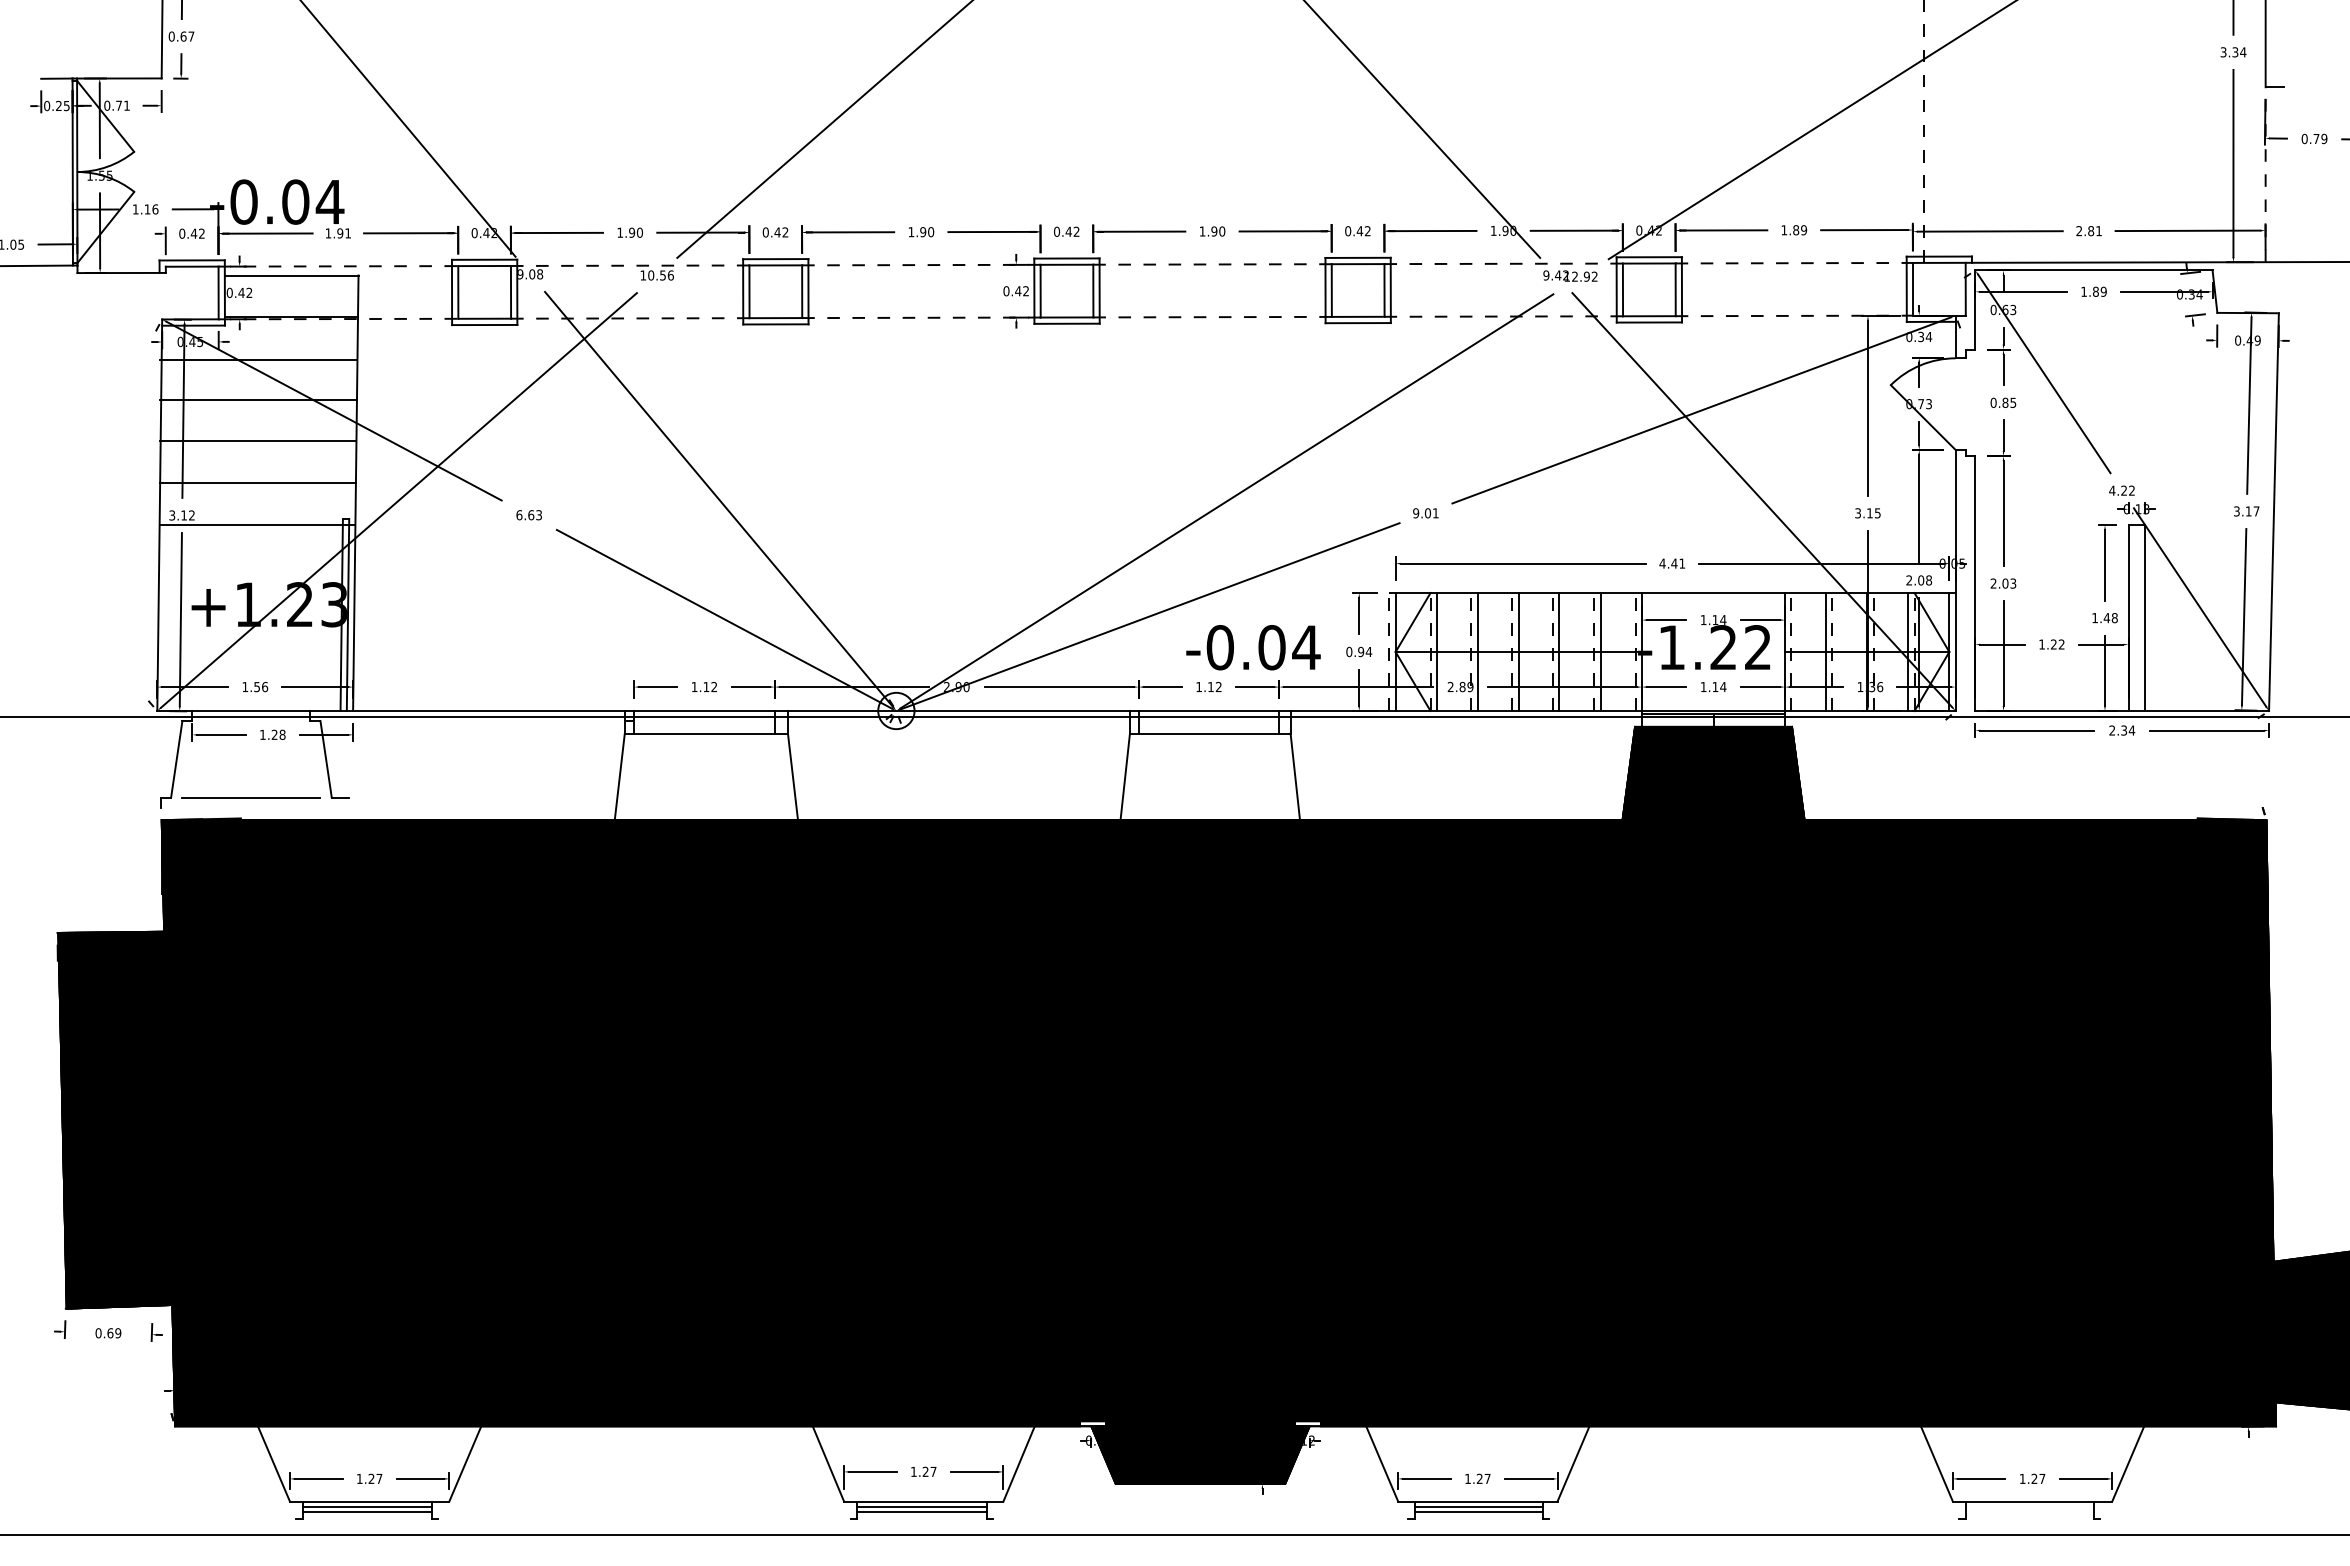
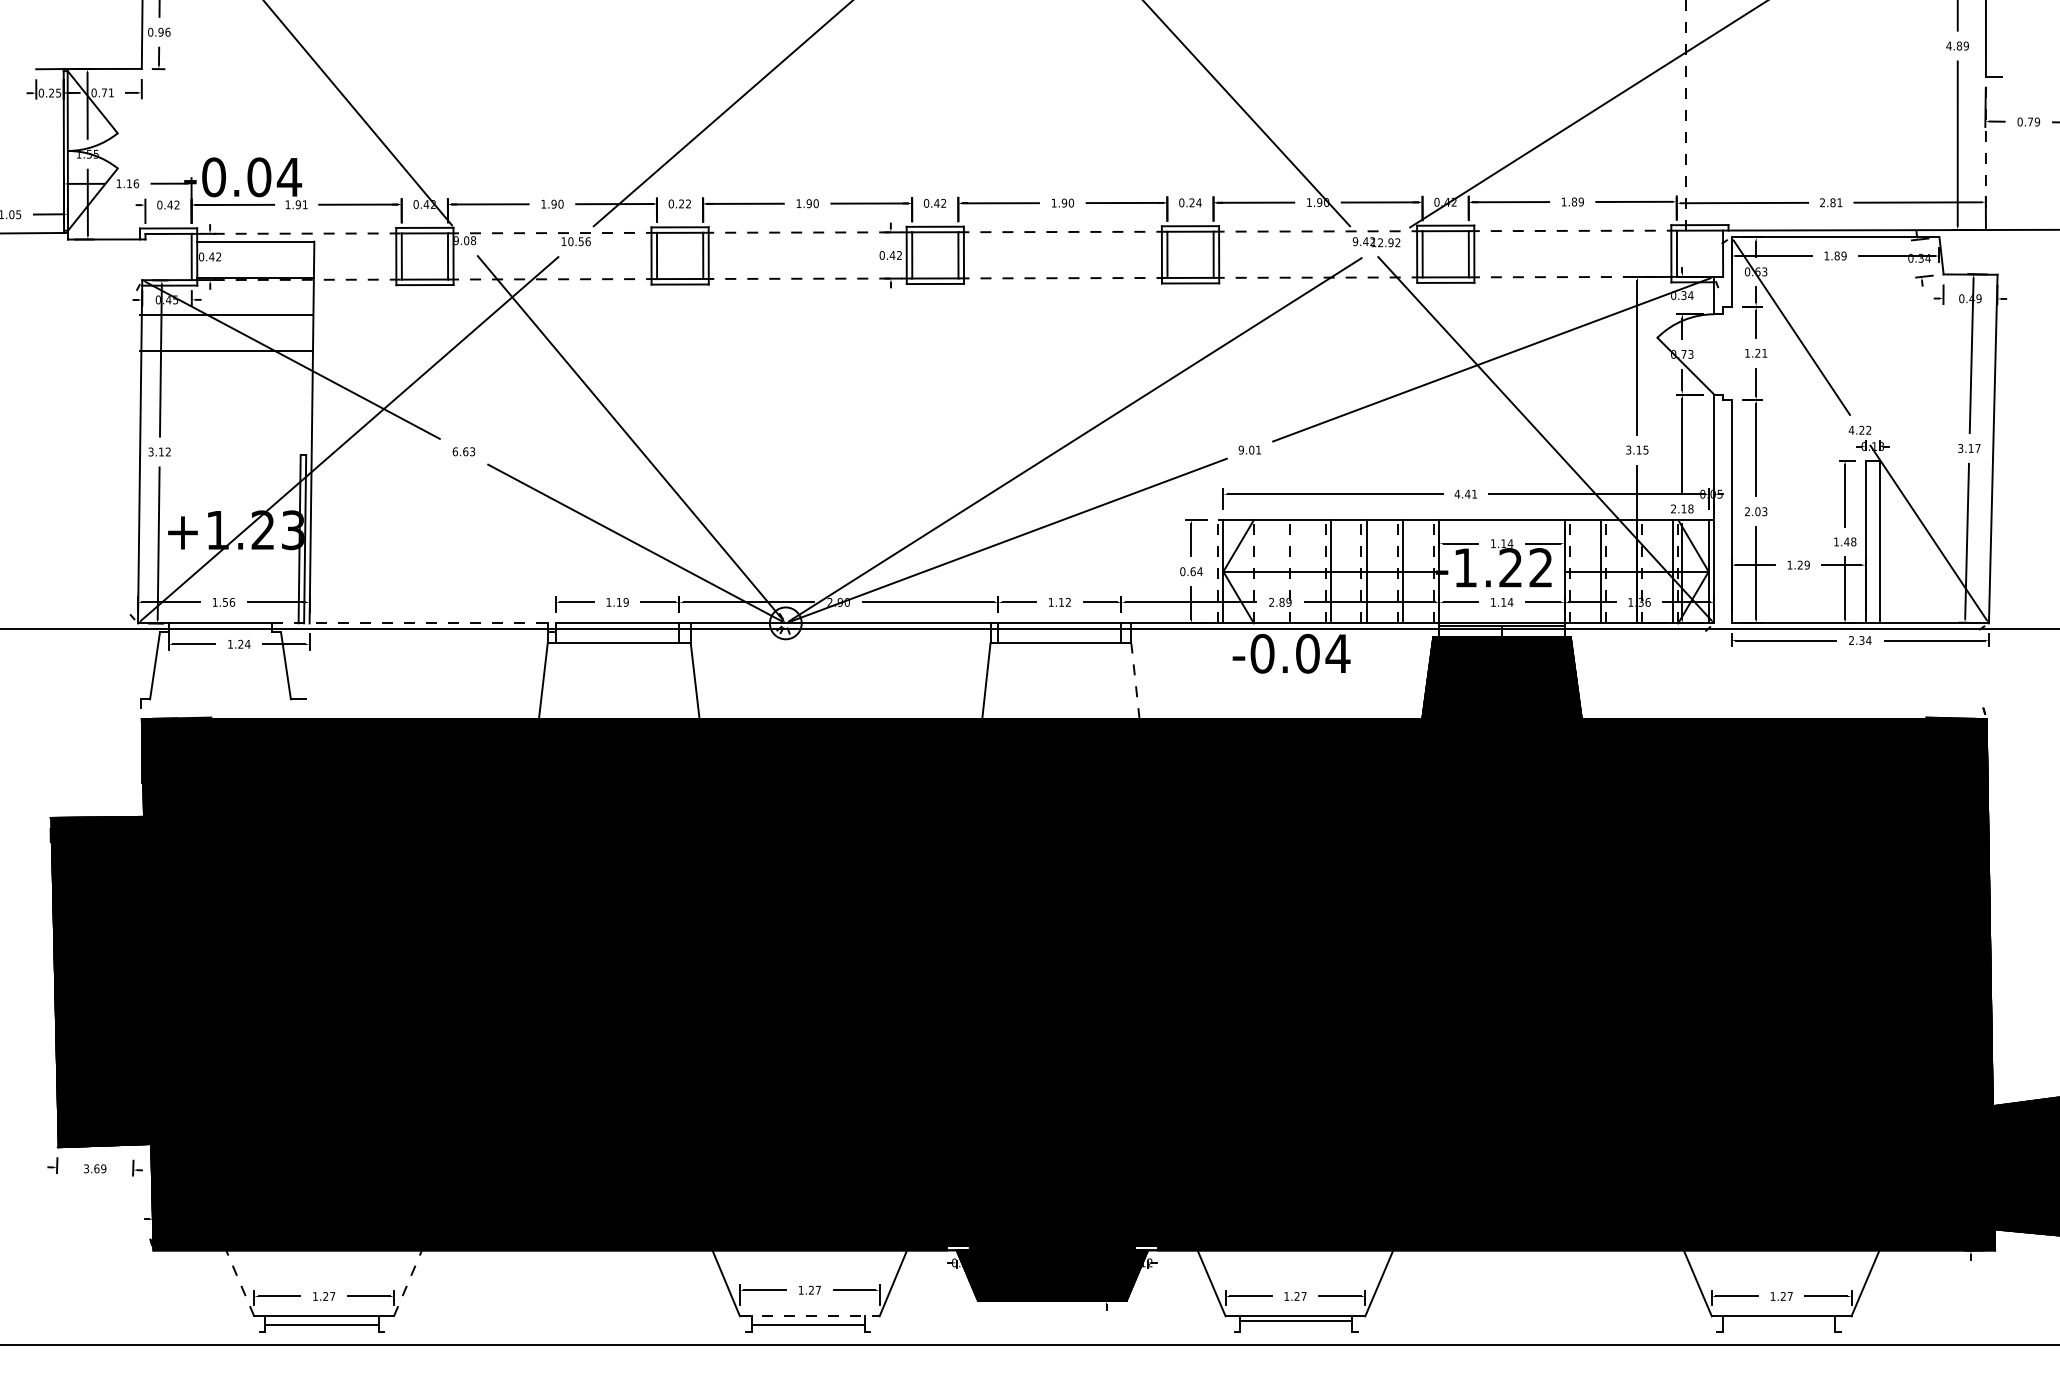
text: (187, 36) -> (164, 32), 0.67 -> 0.96
text: (2233, 52) -> (1957, 46), 3.34 -> 4.89
text: (1363, 231) -> (1195, 203), 0.42 -> 0.24
text: (777, 232) -> (681, 203), 0.42 -> 0.22
text: (2003, 402) -> (1756, 352), 0.85 -> 1.21
line: (257, 441) -> (225, 387), removed
line: (257, 482) -> (225, 423), removed
line: (257, 525) -> (225, 460), removed
text: (1921, 580) -> (1684, 509), 2.08 -> 2.18
text: (2061, 644) -> (1807, 565), 1.22 -> 1.29
text: (1253, 647) -> (1291, 653), moved
text: (1361, 651) -> (1193, 571), 0.94 -> 0.64
line: (1436, 651) -> (1259, 571), removed
line: (1477, 651) -> (1295, 571), removed
text: (714, 687) -> (626, 602), 1.12 -> 1.19
line: (472, 710) -> (414, 622), solid -> dashed
text: (282, 734) -> (247, 643), 1.28 -> 1.24
line: (1295, 776) -> (1135, 680), solid -> dashed
line: (251, 797) -> (220, 699), removed
text: (98, 1333) -> (86, 1169), 0.69 -> 3.69
line: (273, 1463) -> (239, 1282), solid -> dashed
line: (465, 1463) -> (408, 1282), solid -> dashed
line: (923, 1501) -> (809, 1316), solid -> dashed
line: (366, 1506) -> (321, 1320), removed
line: (921, 1506) -> (807, 1320), removed
line: (1478, 1511) -> (1296, 1325), removed

